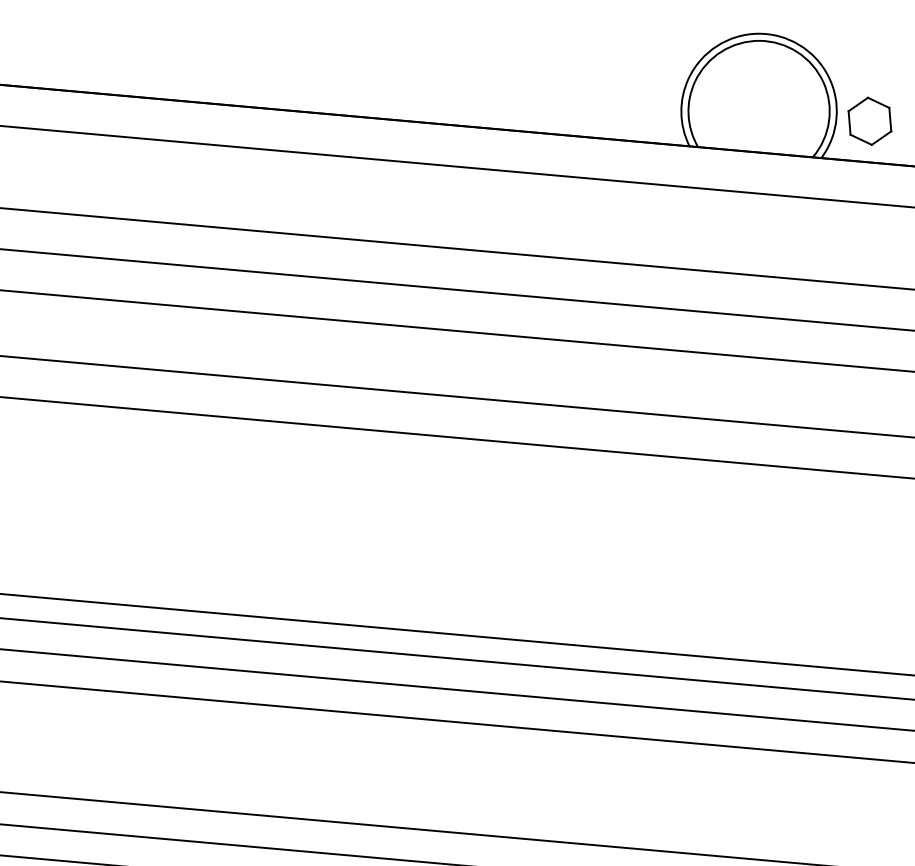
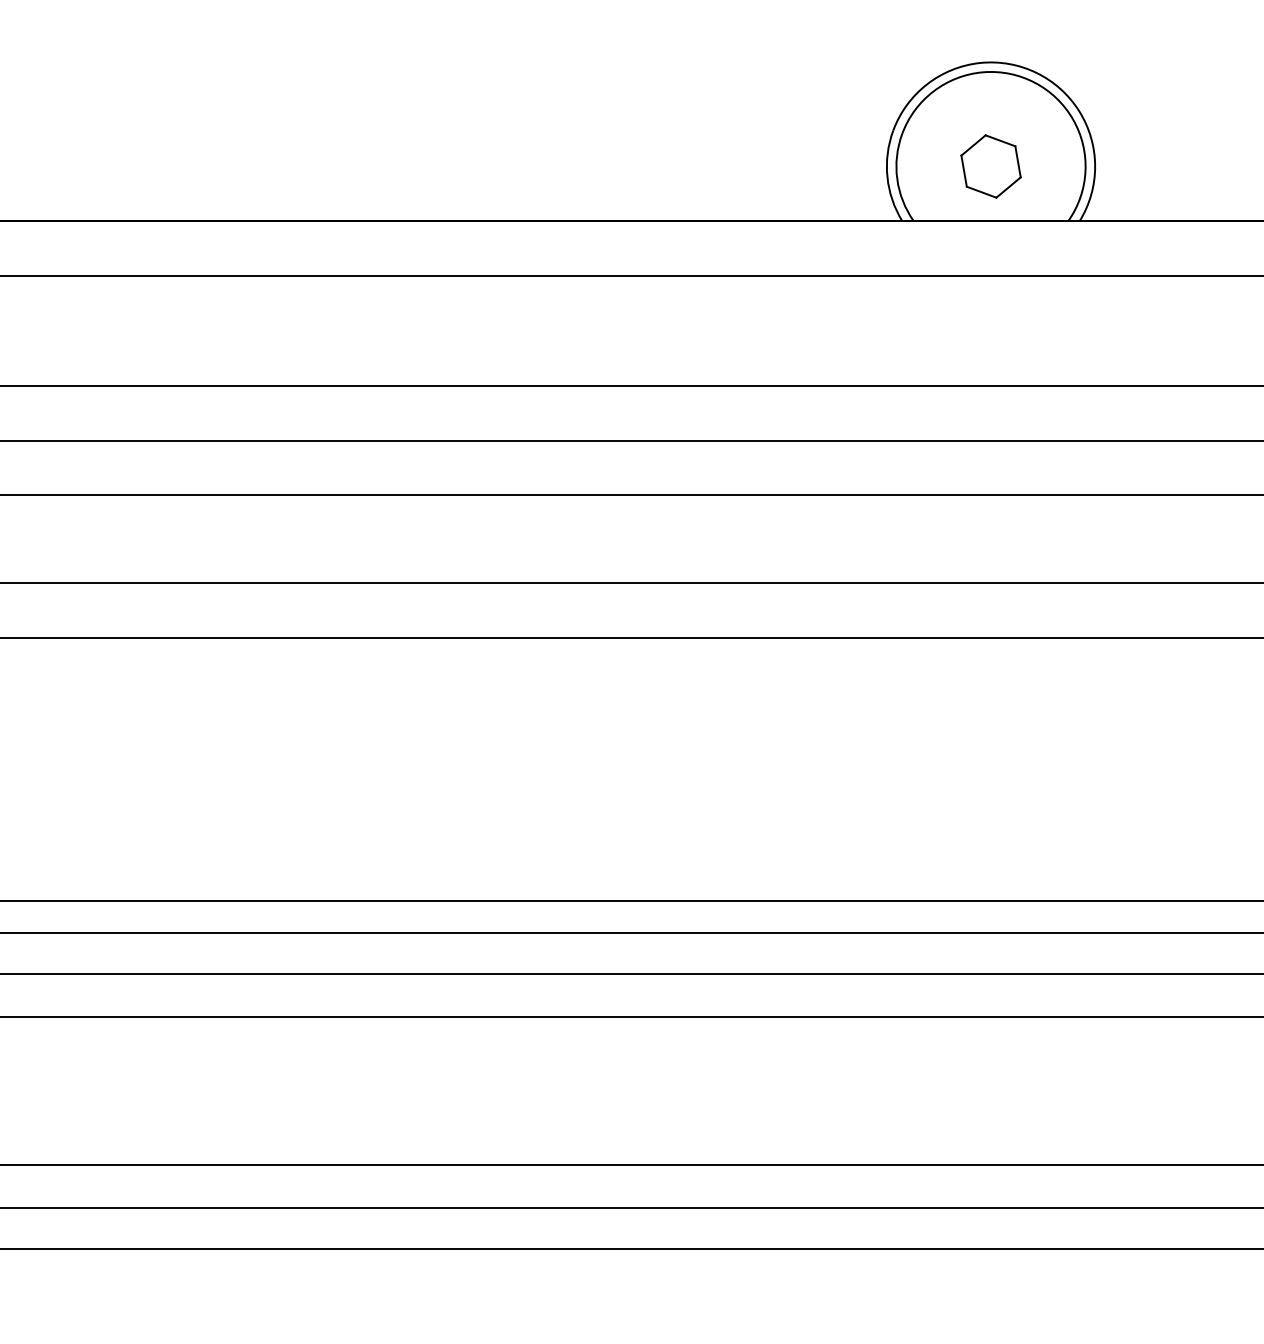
part: (869, 121) -> (990, 166), moved

